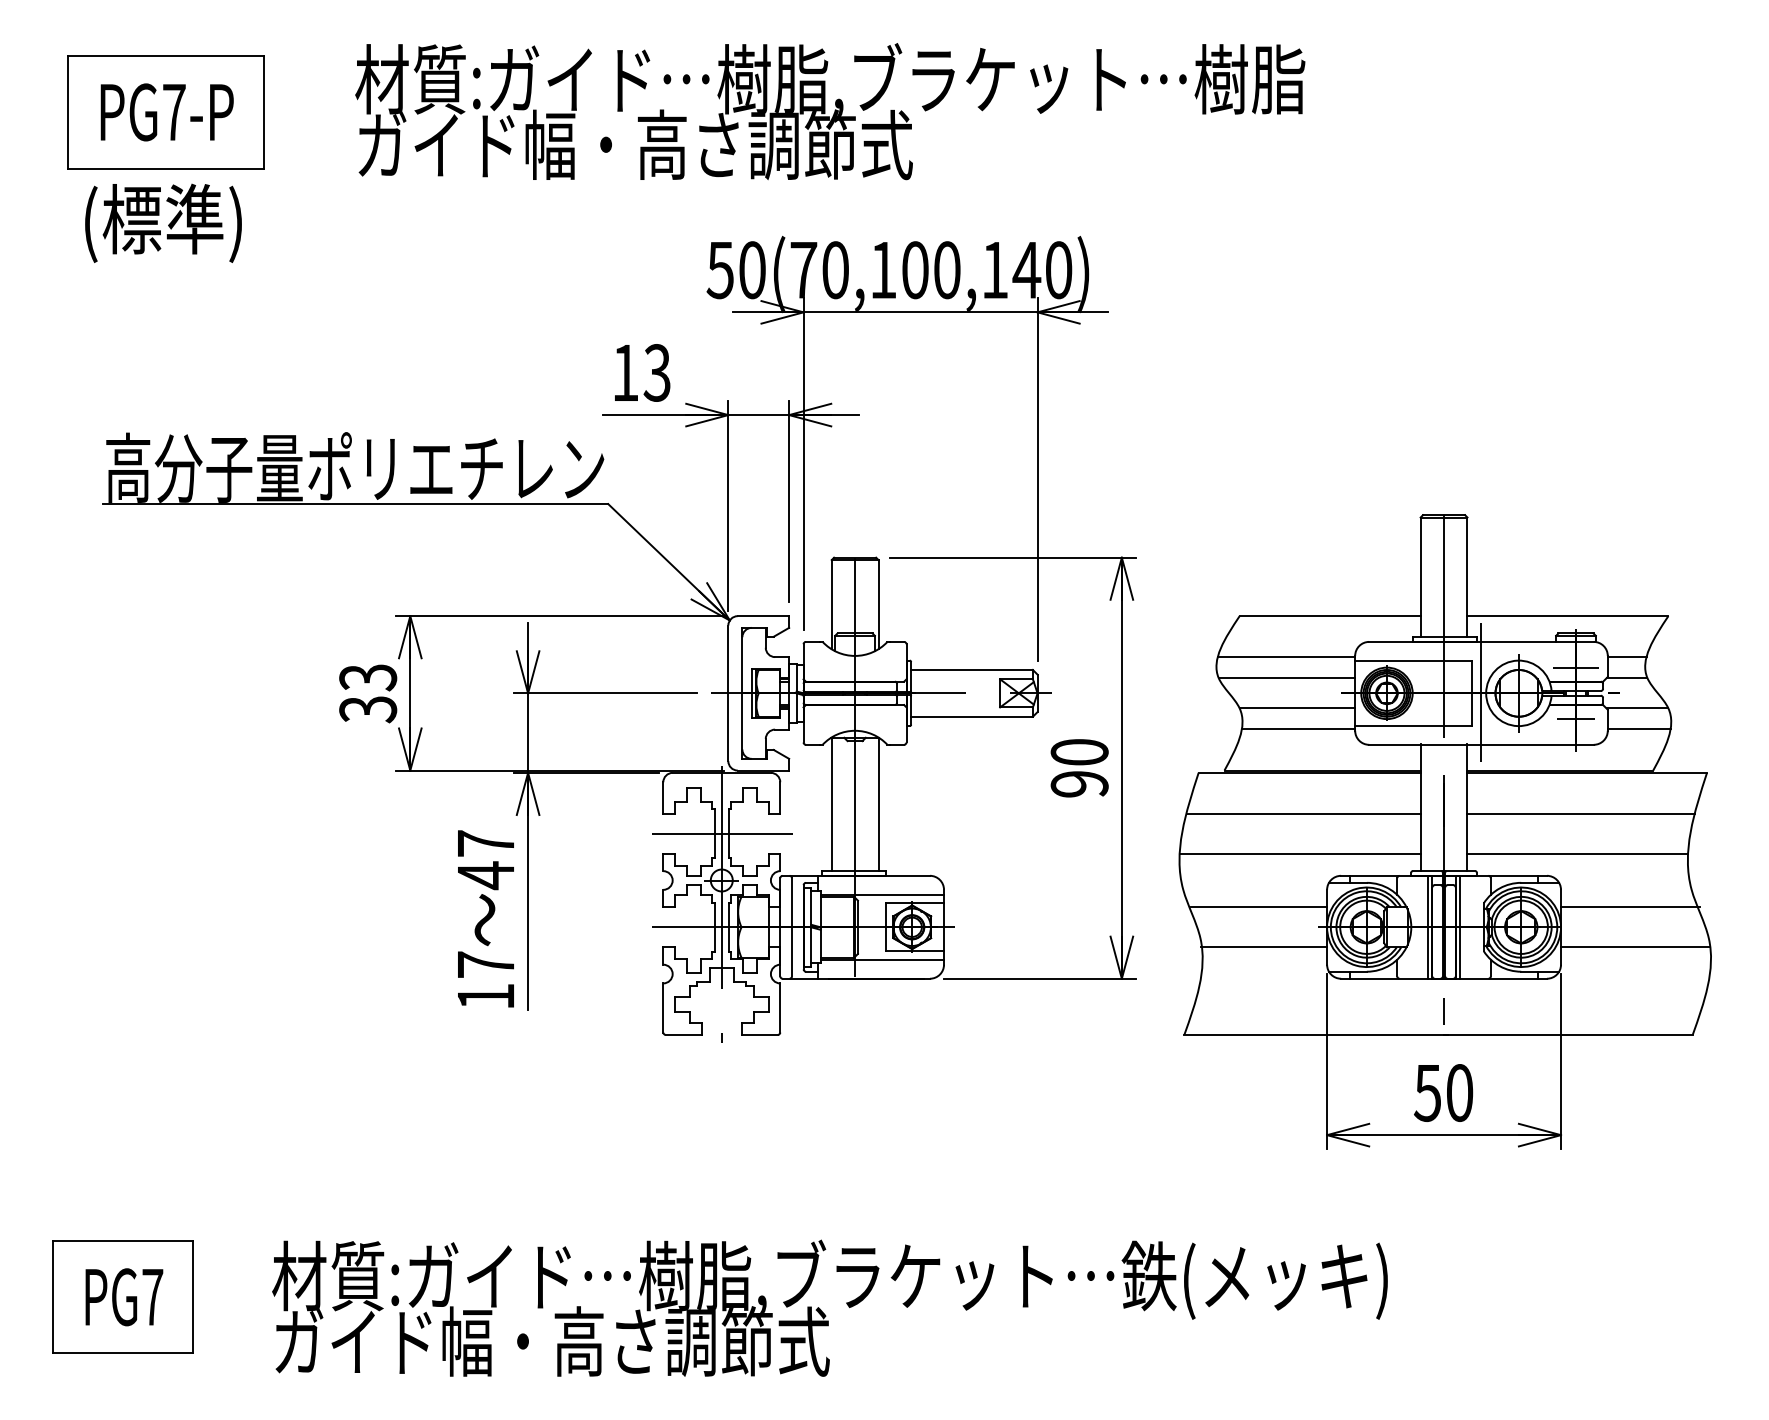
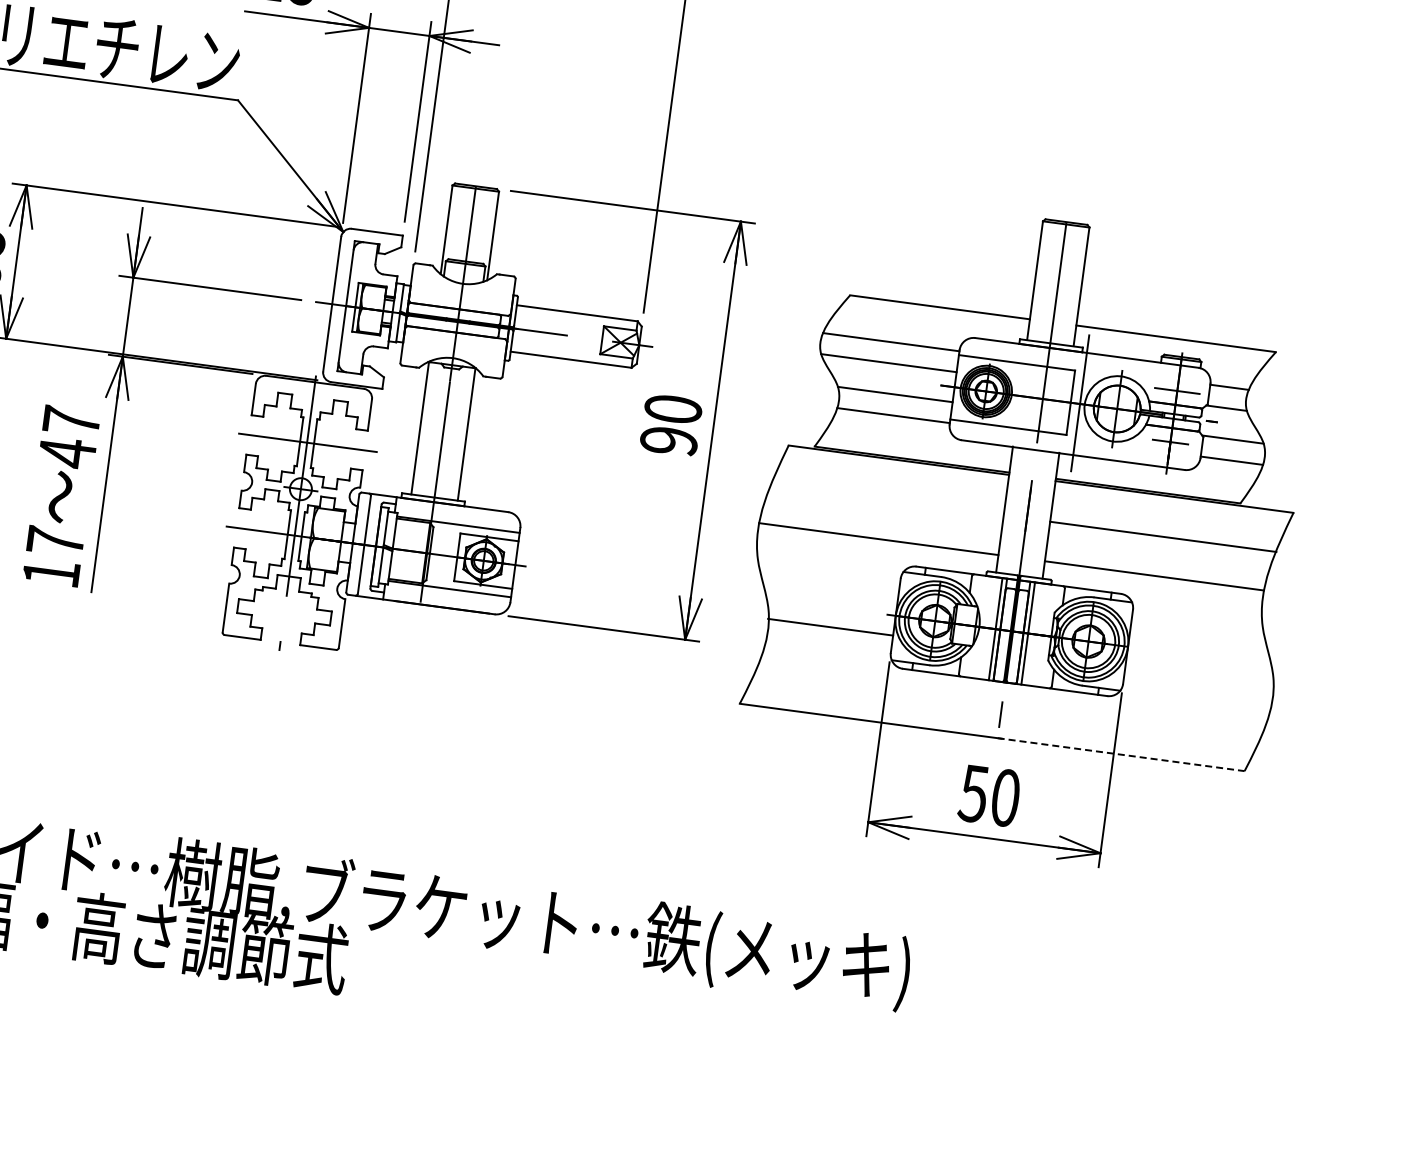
line: (1303, 813) -> (887, 499), removed
line: (1259, 907) -> (831, 587), removed
line: (1630, 907) -> (1199, 636), removed
line: (1635, 947) -> (1199, 676), removed
line: (1568, 1034) -> (1121, 754), solid -> dashed

